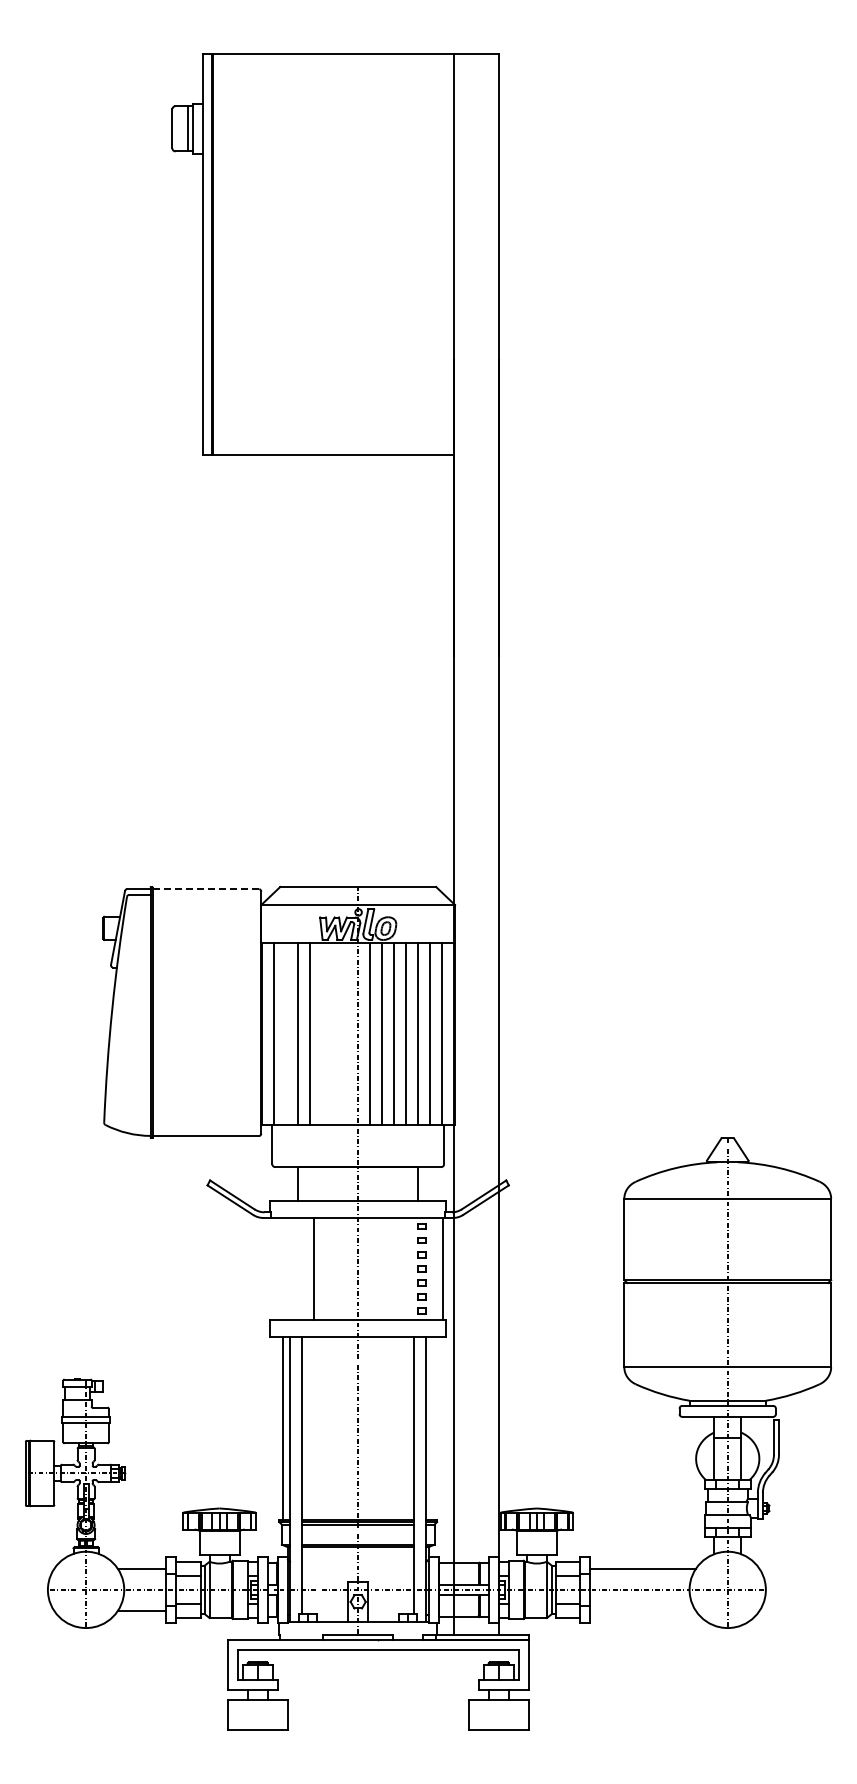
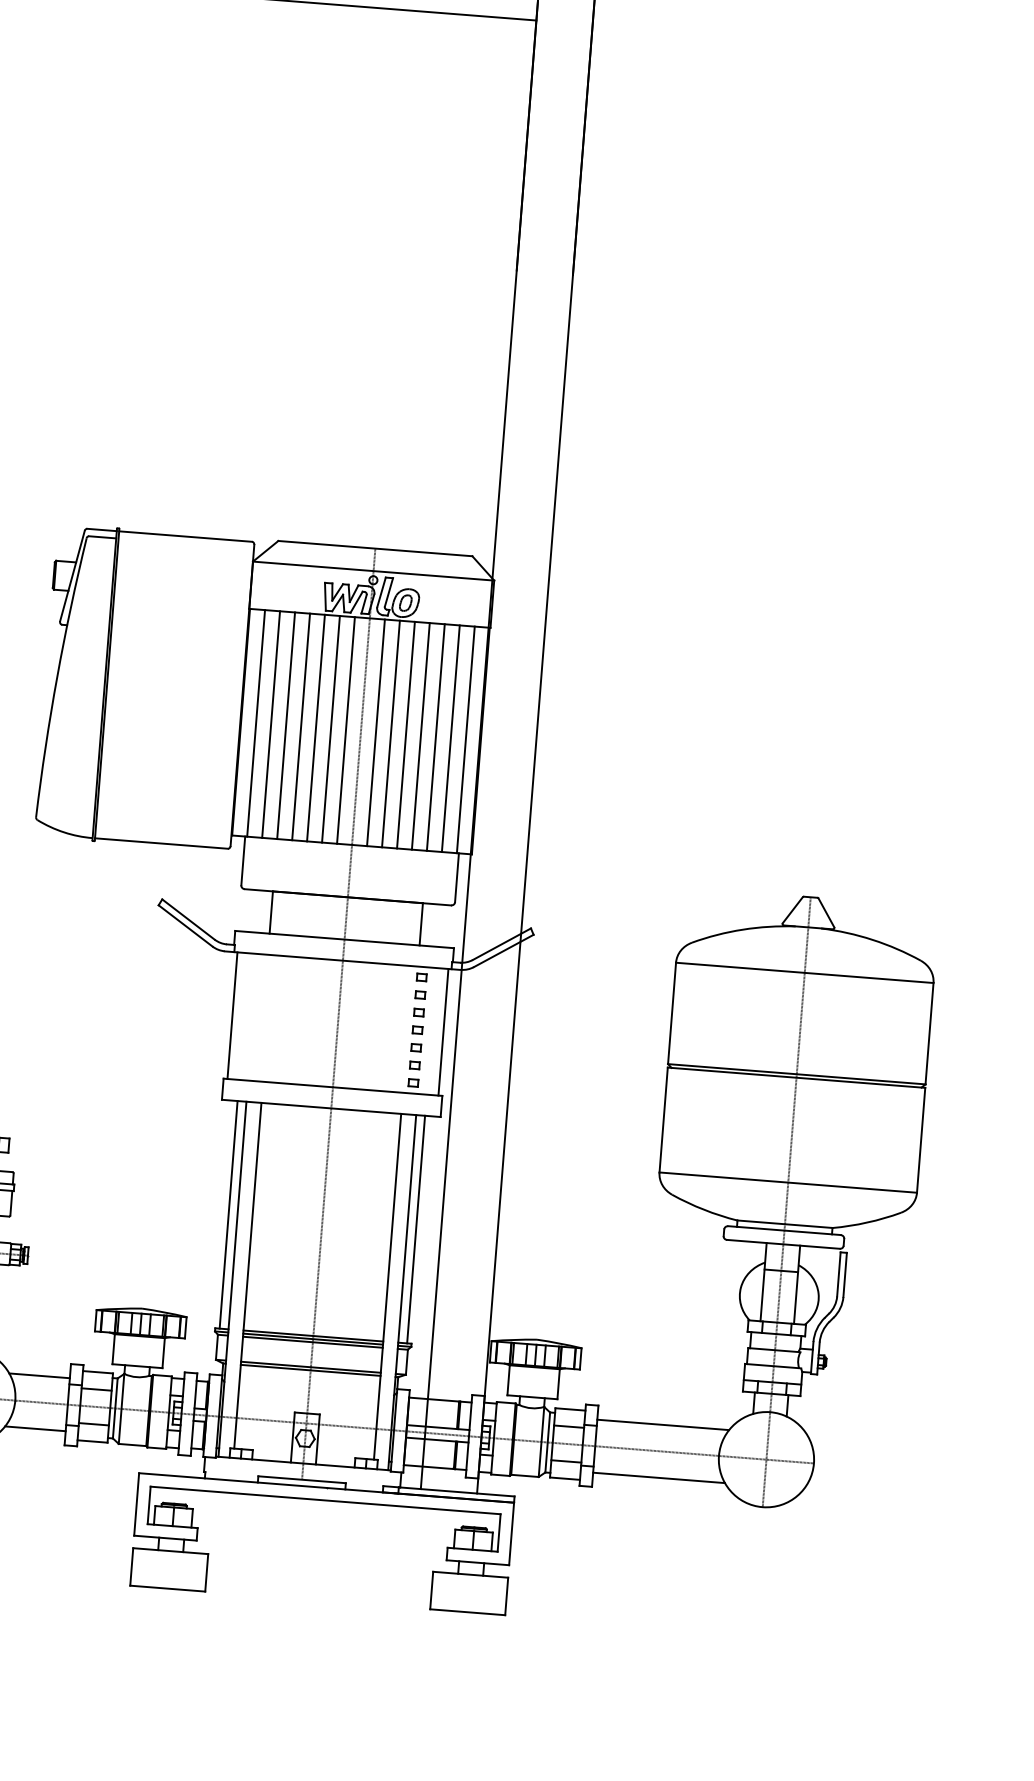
line: (205, 889) -> (185, 536), dashed -> solid
line: (286, 1034) -> (271, 725), added
line: (322, 1034) -> (316, 728), added
line: (334, 1034) -> (331, 729), added
line: (346, 1034) -> (346, 731), added
line: (314, 1268) -> (232, 1015), moved
line: (433, 1427) -> (416, 1228), added
line: (643, 1611) -> (659, 1478), added

